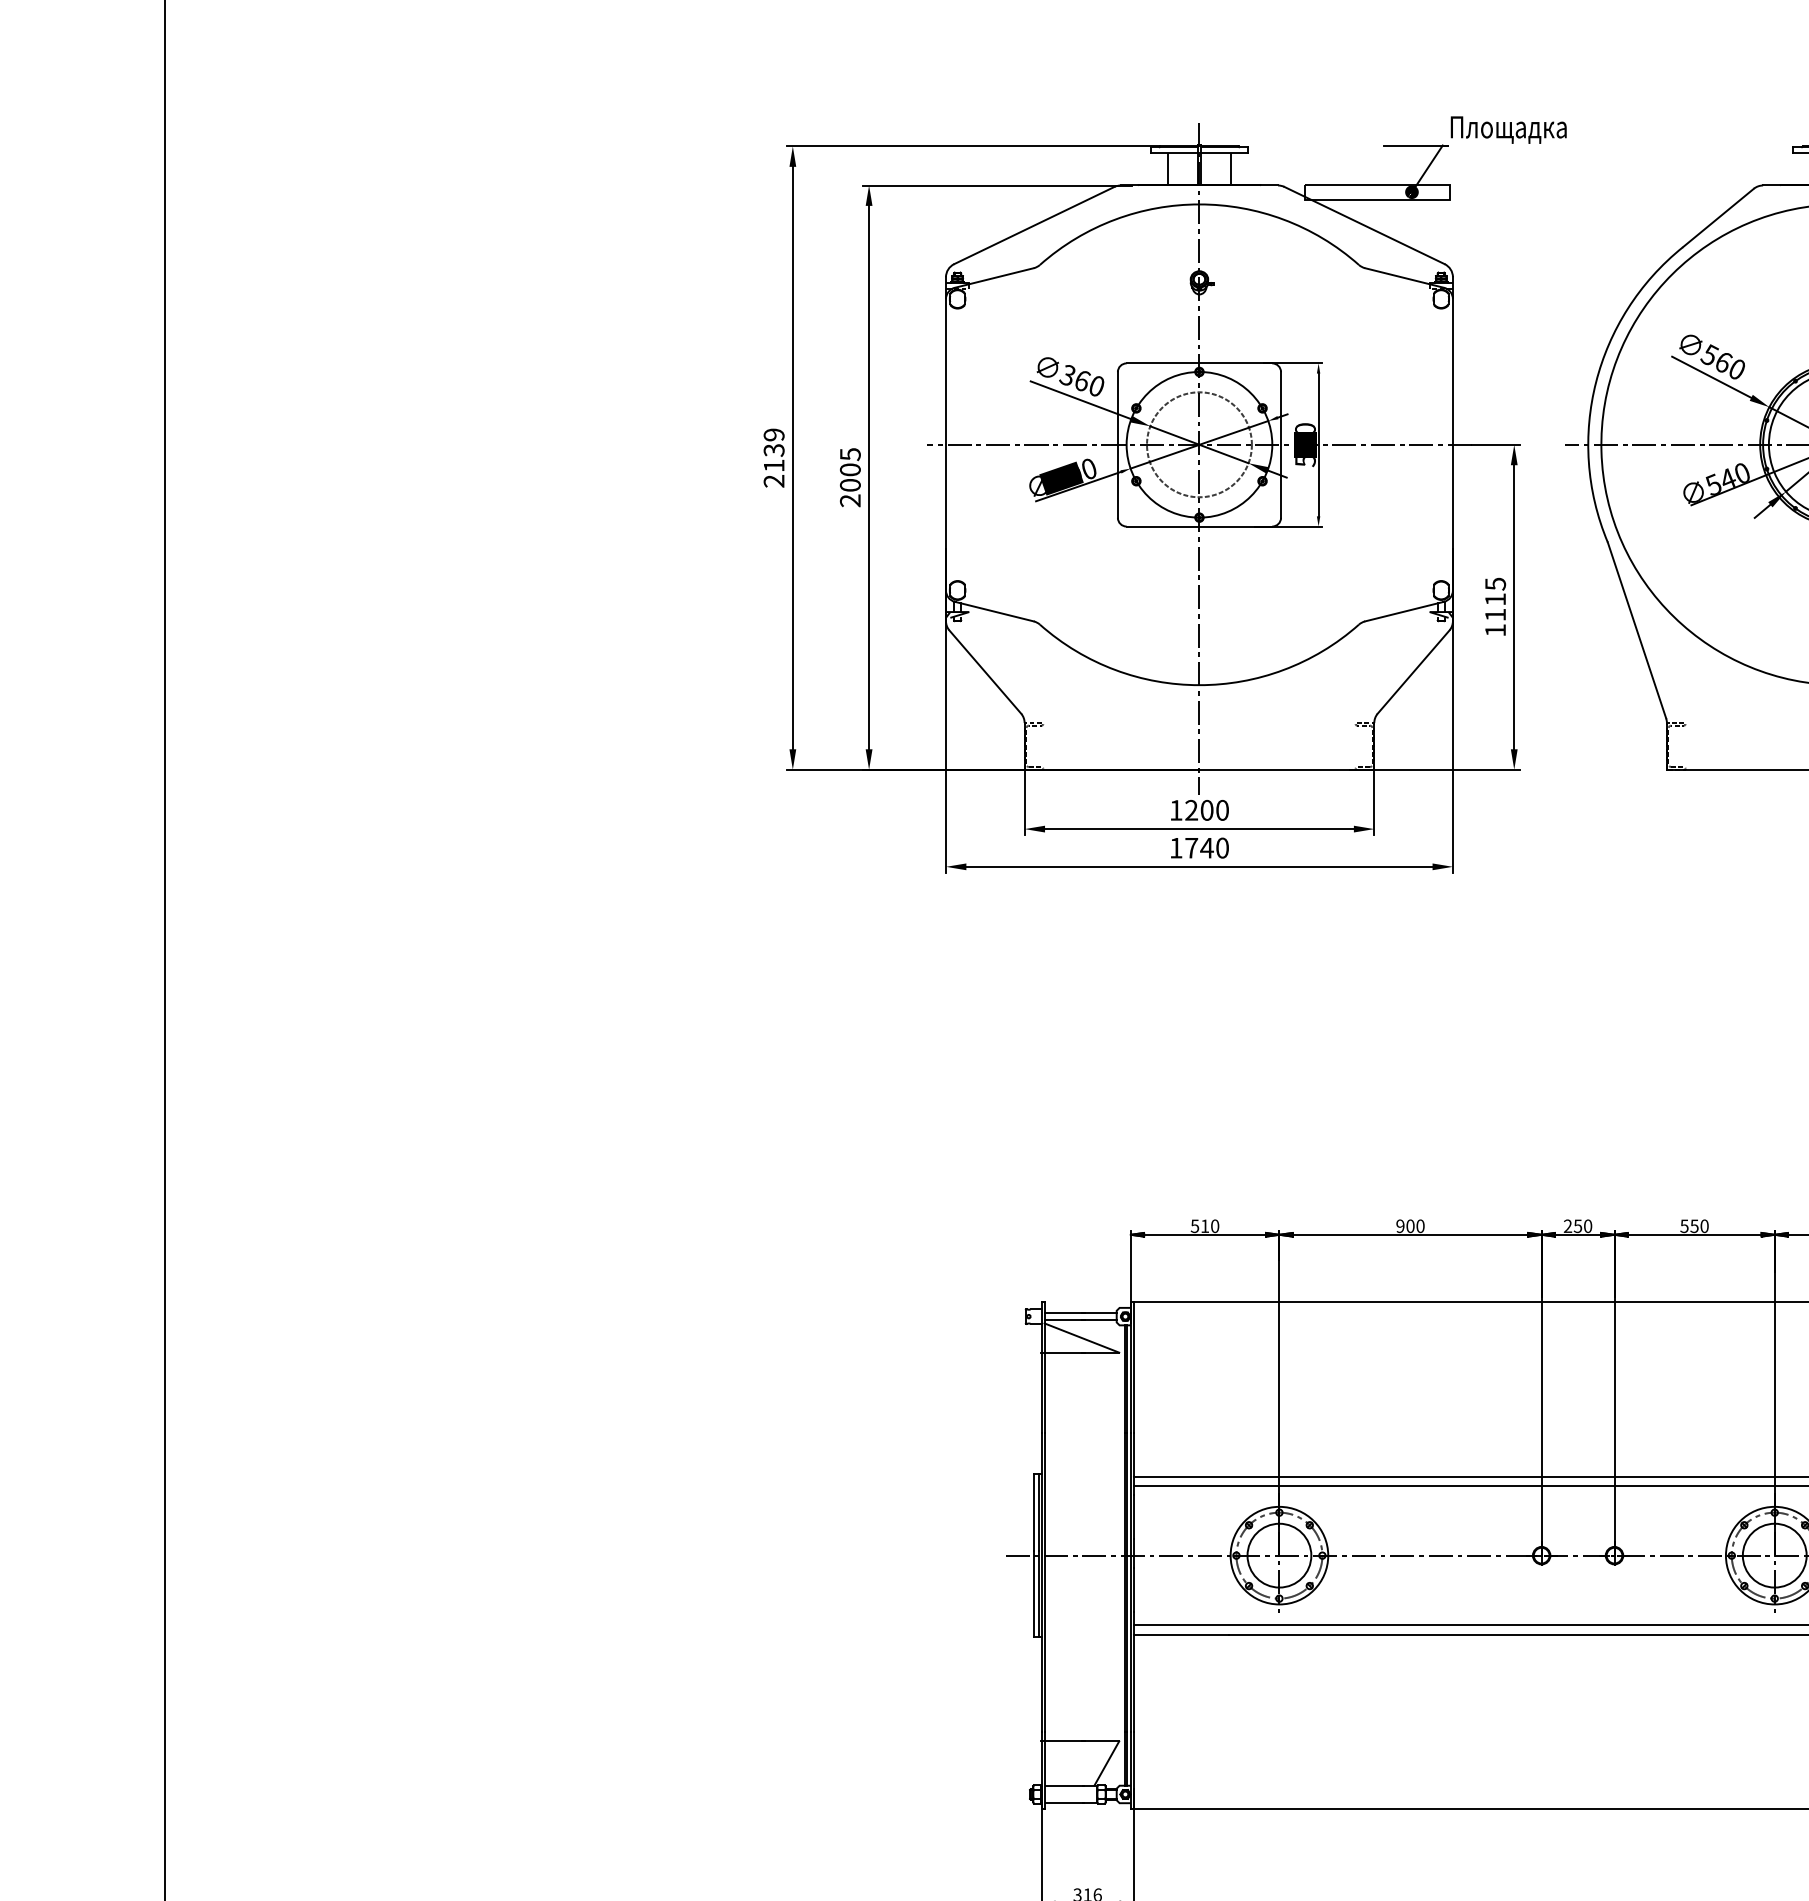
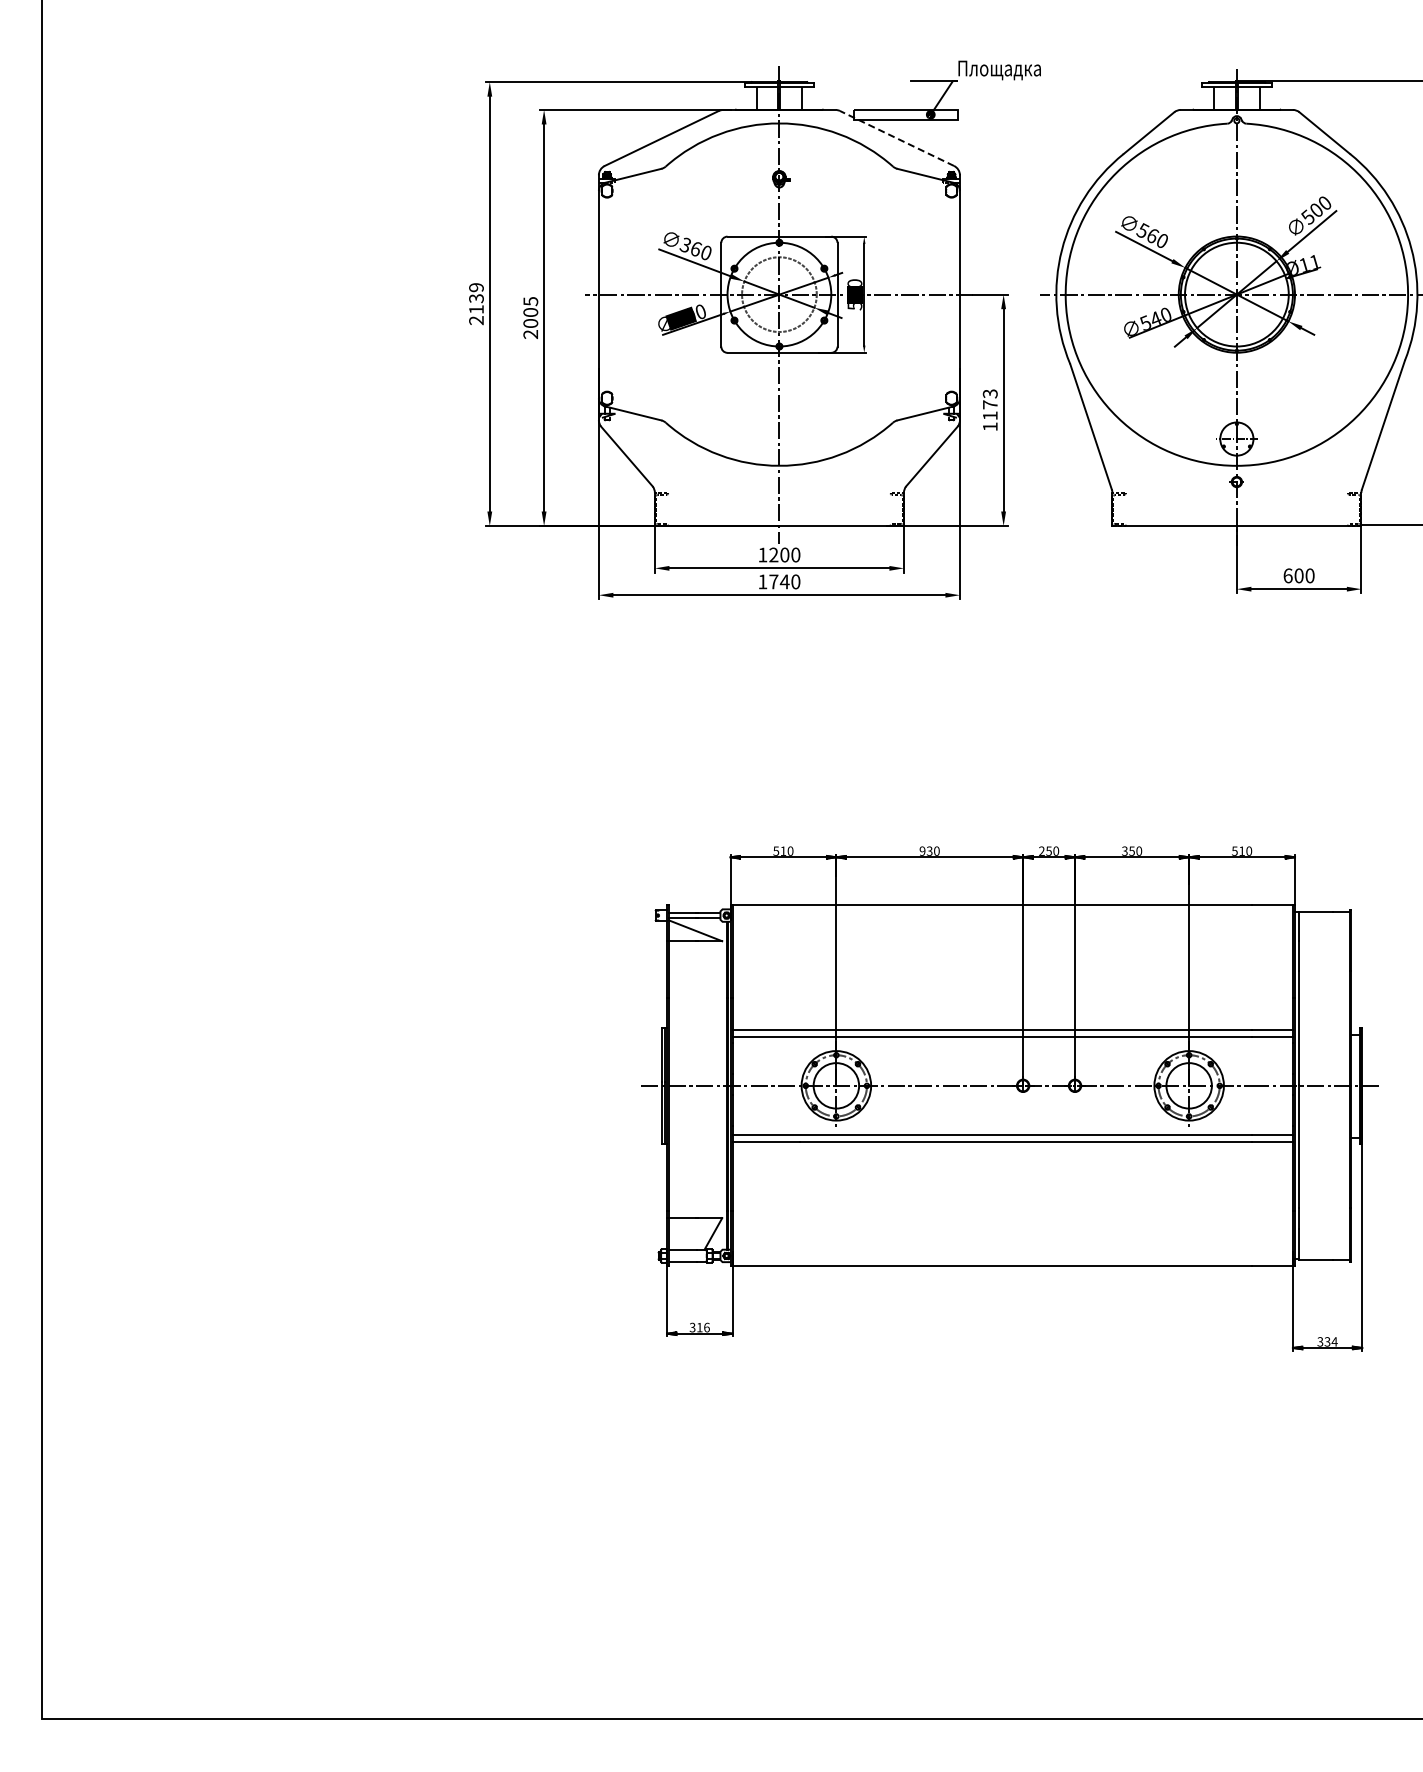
line: (1363, 225) -> (896, 138), solid -> dashed
text: (1494, 592) -> (989, 399), 1115 -> 1173
text: (1410, 1225) -> (929, 850), 900 -> 930
text: (1683, 1225) -> (1124, 850), 550 -> 350

